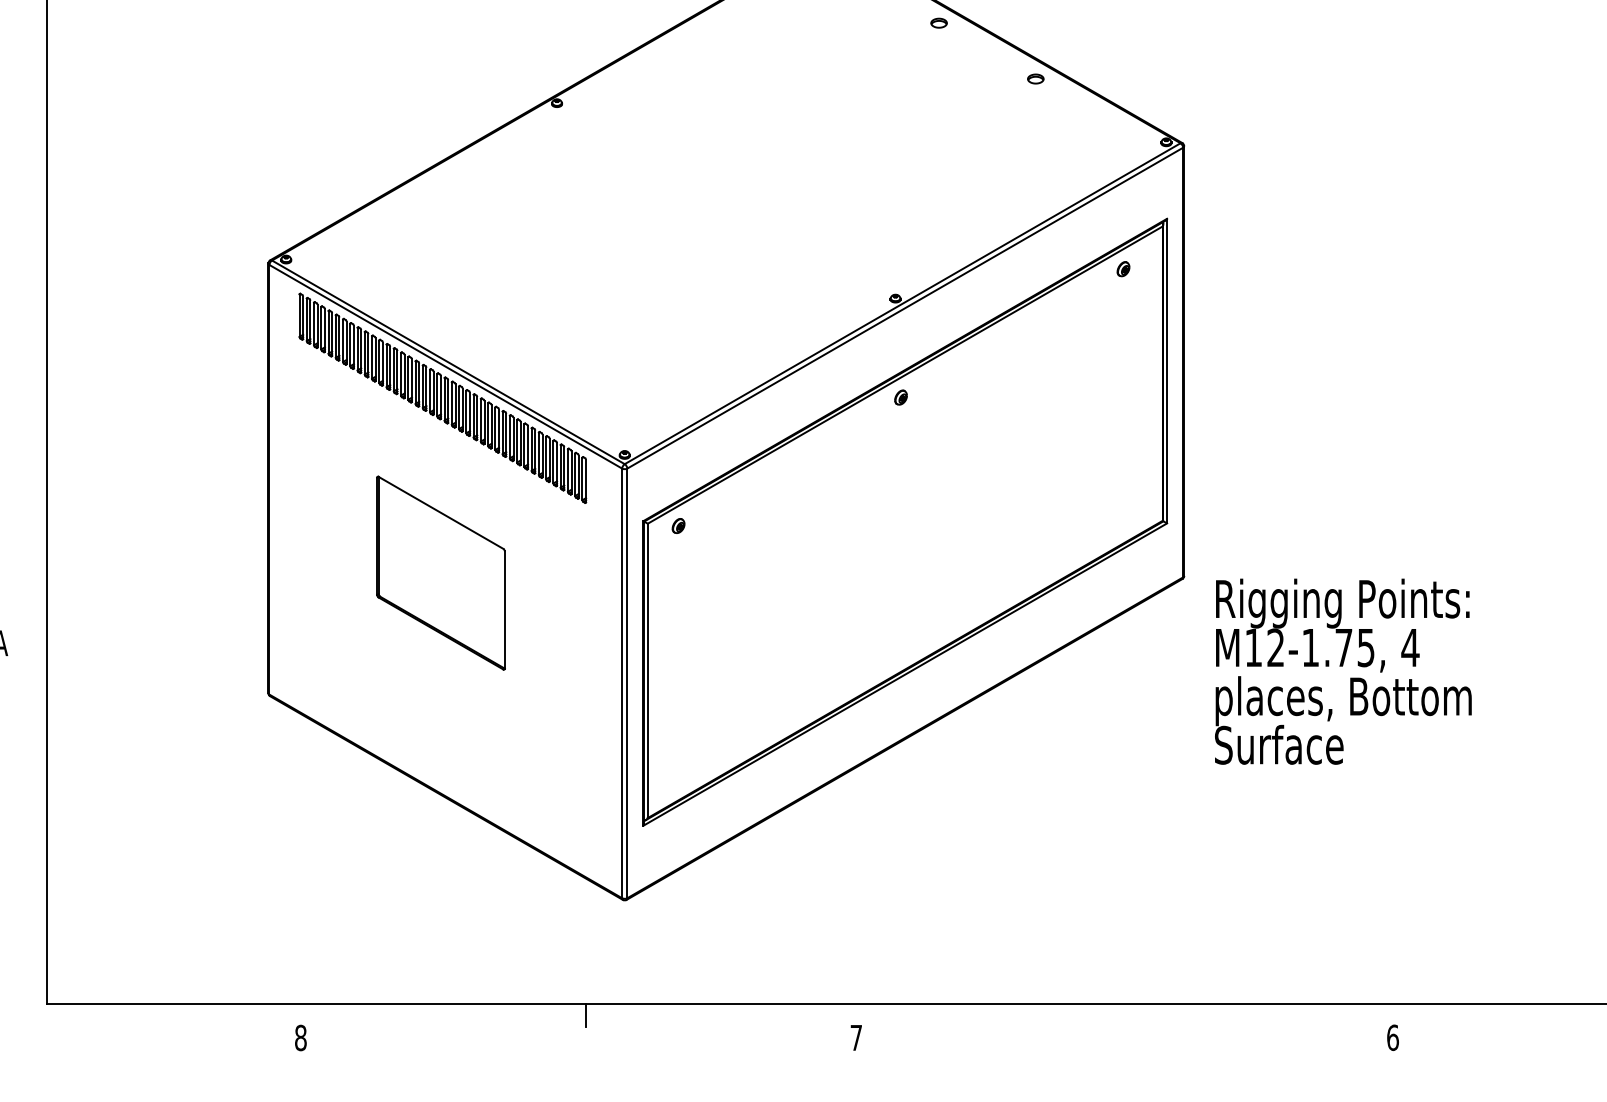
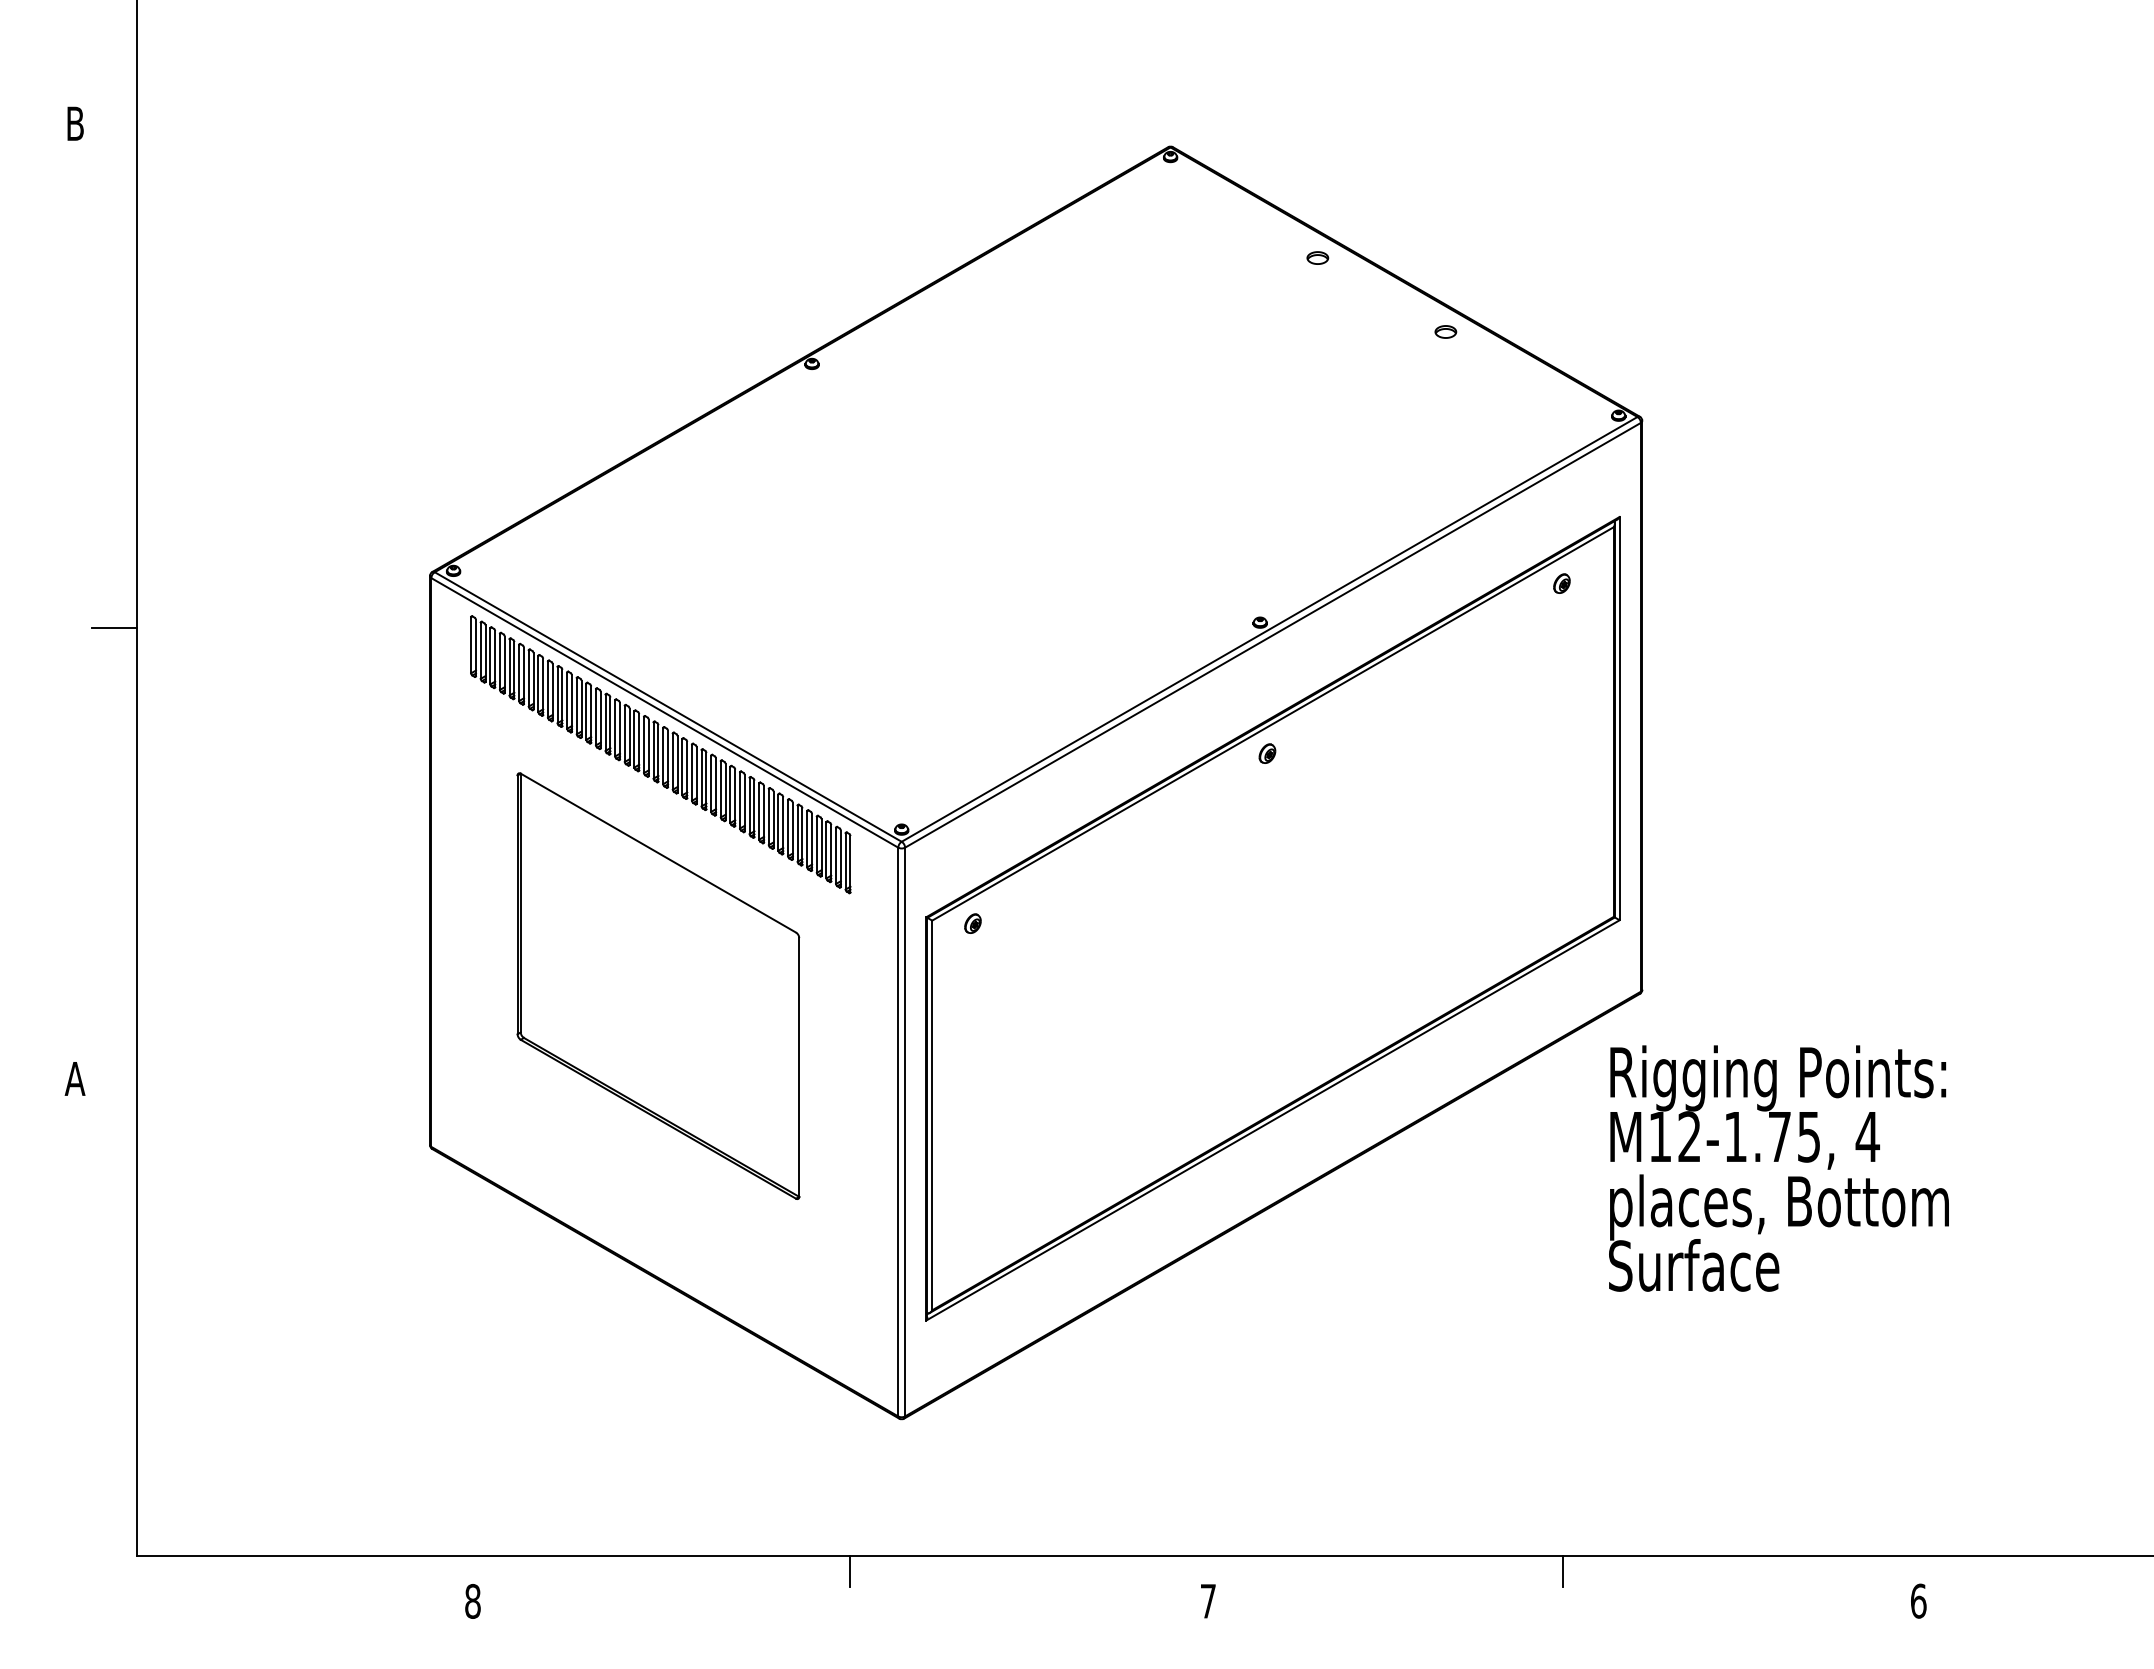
line: (29, 302) -> (113, 627), added
part: (441, 572) -> (658, 985), size x1.67
text: (1342, 671) -> (1778, 1168), moved
line: (1123, 1014) -> (1562, 1570), added

